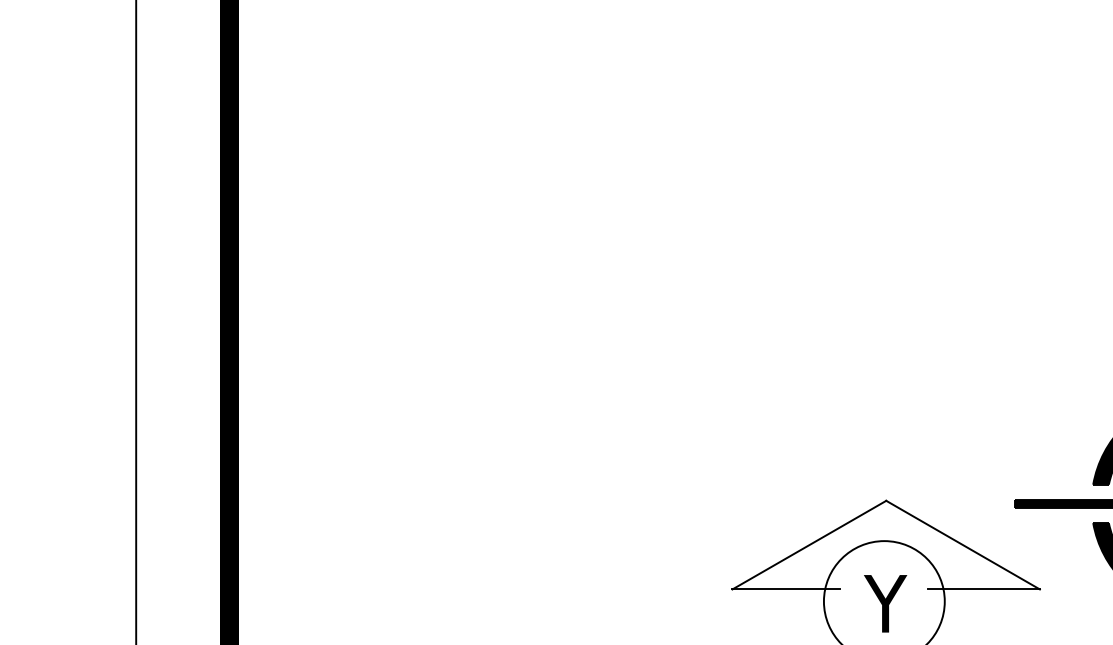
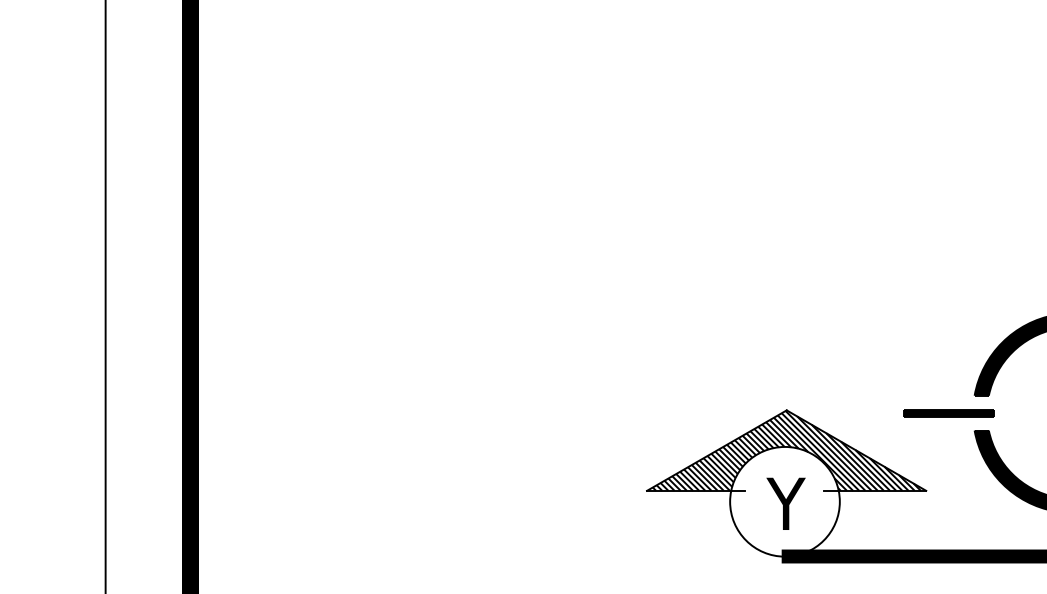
hatch: (883, 545) -> (784, 450), added

